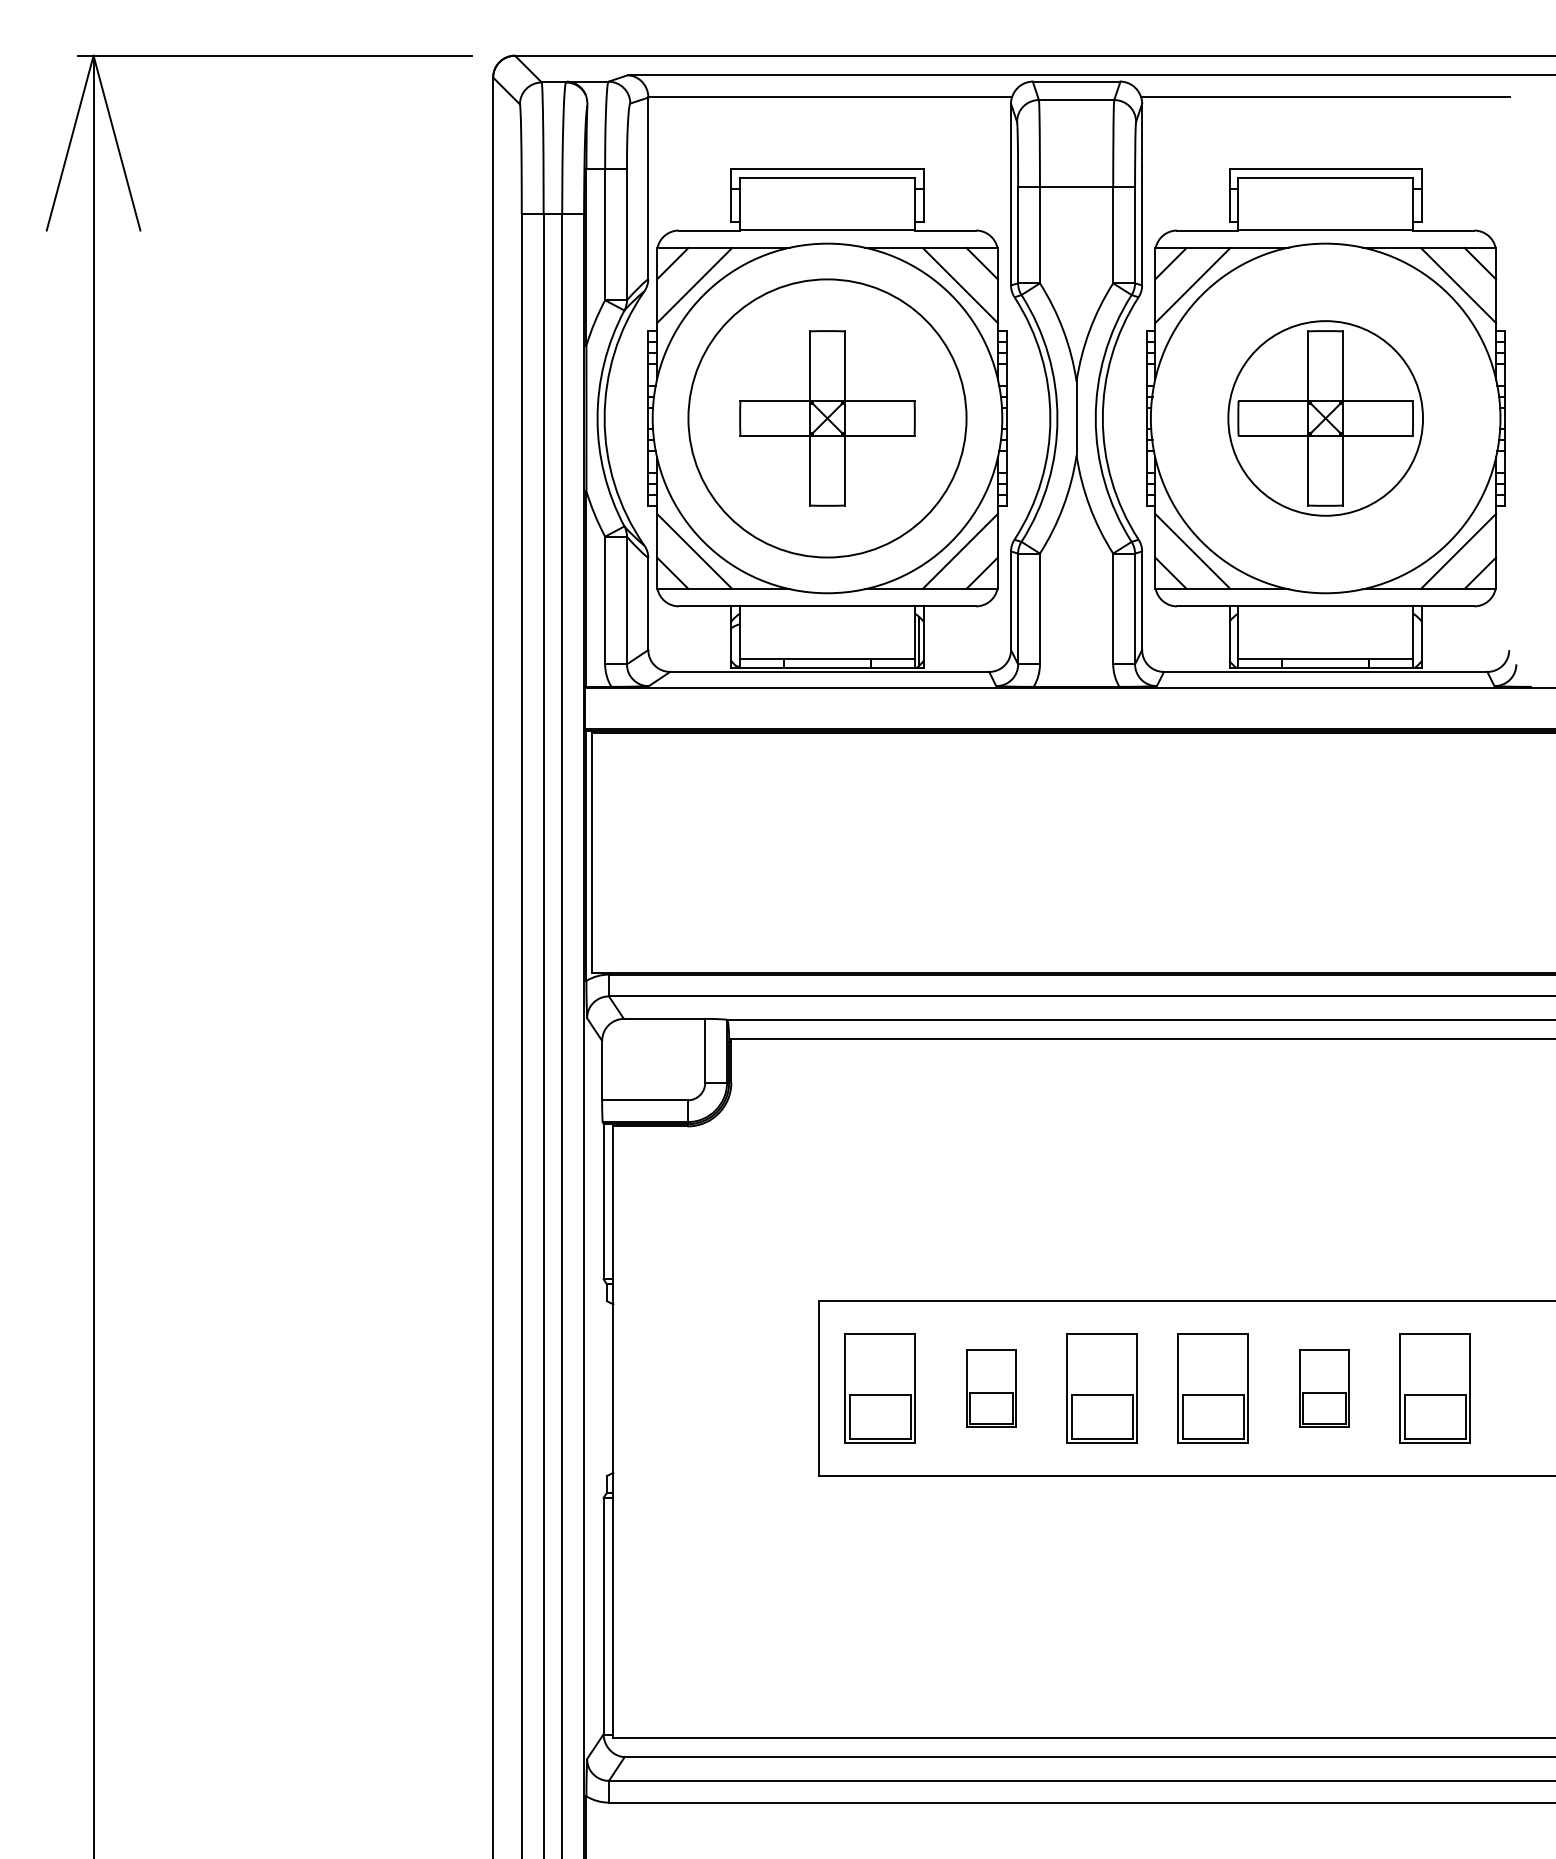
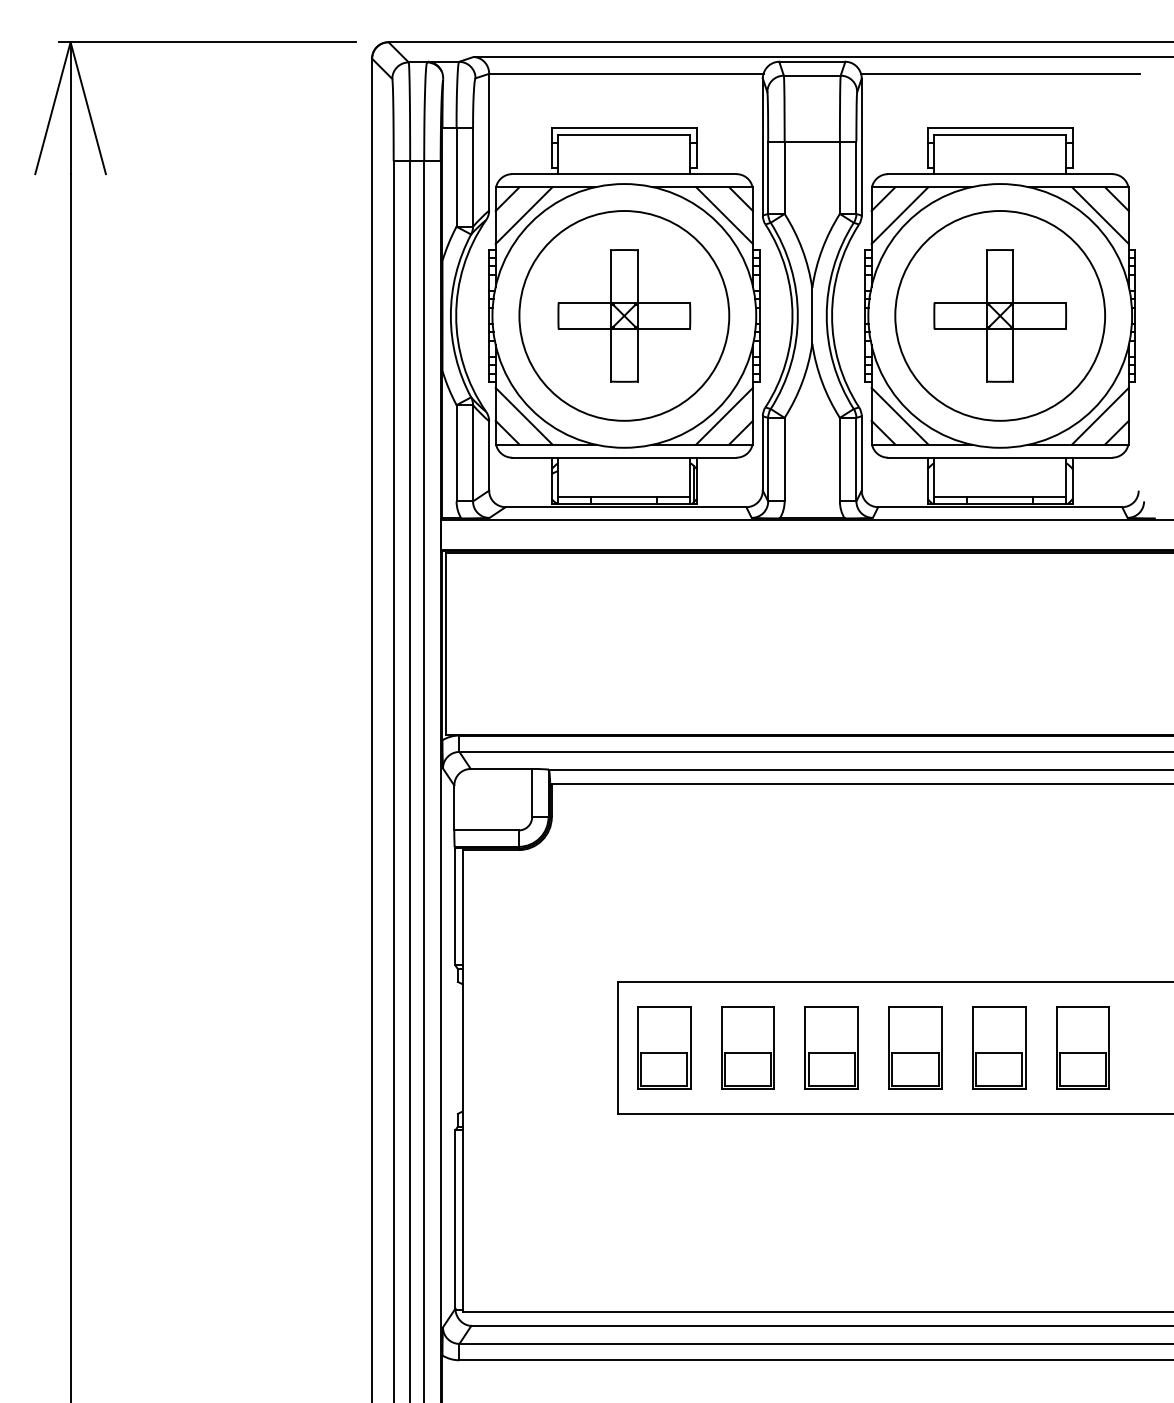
circle: (1325, 418) -> (1000, 315), size x1.43
part: (990, 1388) -> (747, 1047), size x1.43
part: (1323, 1388) -> (998, 1047), size x1.43

